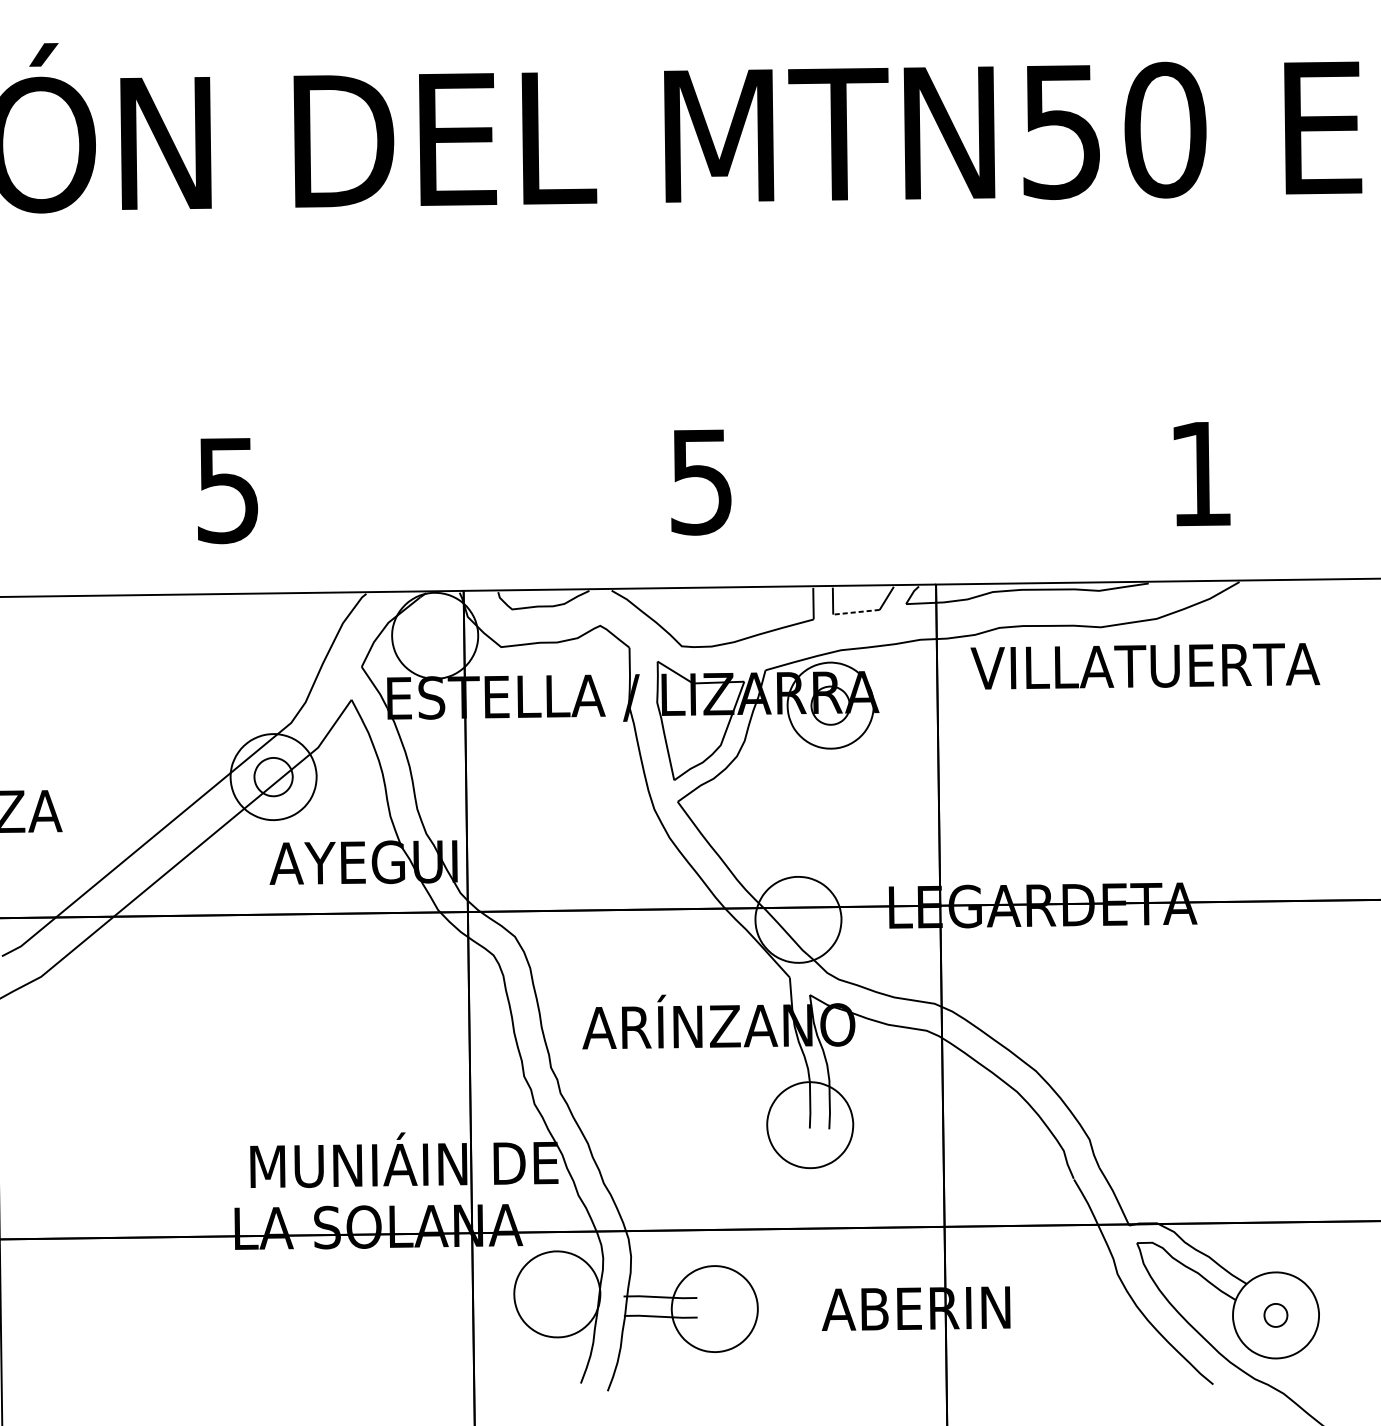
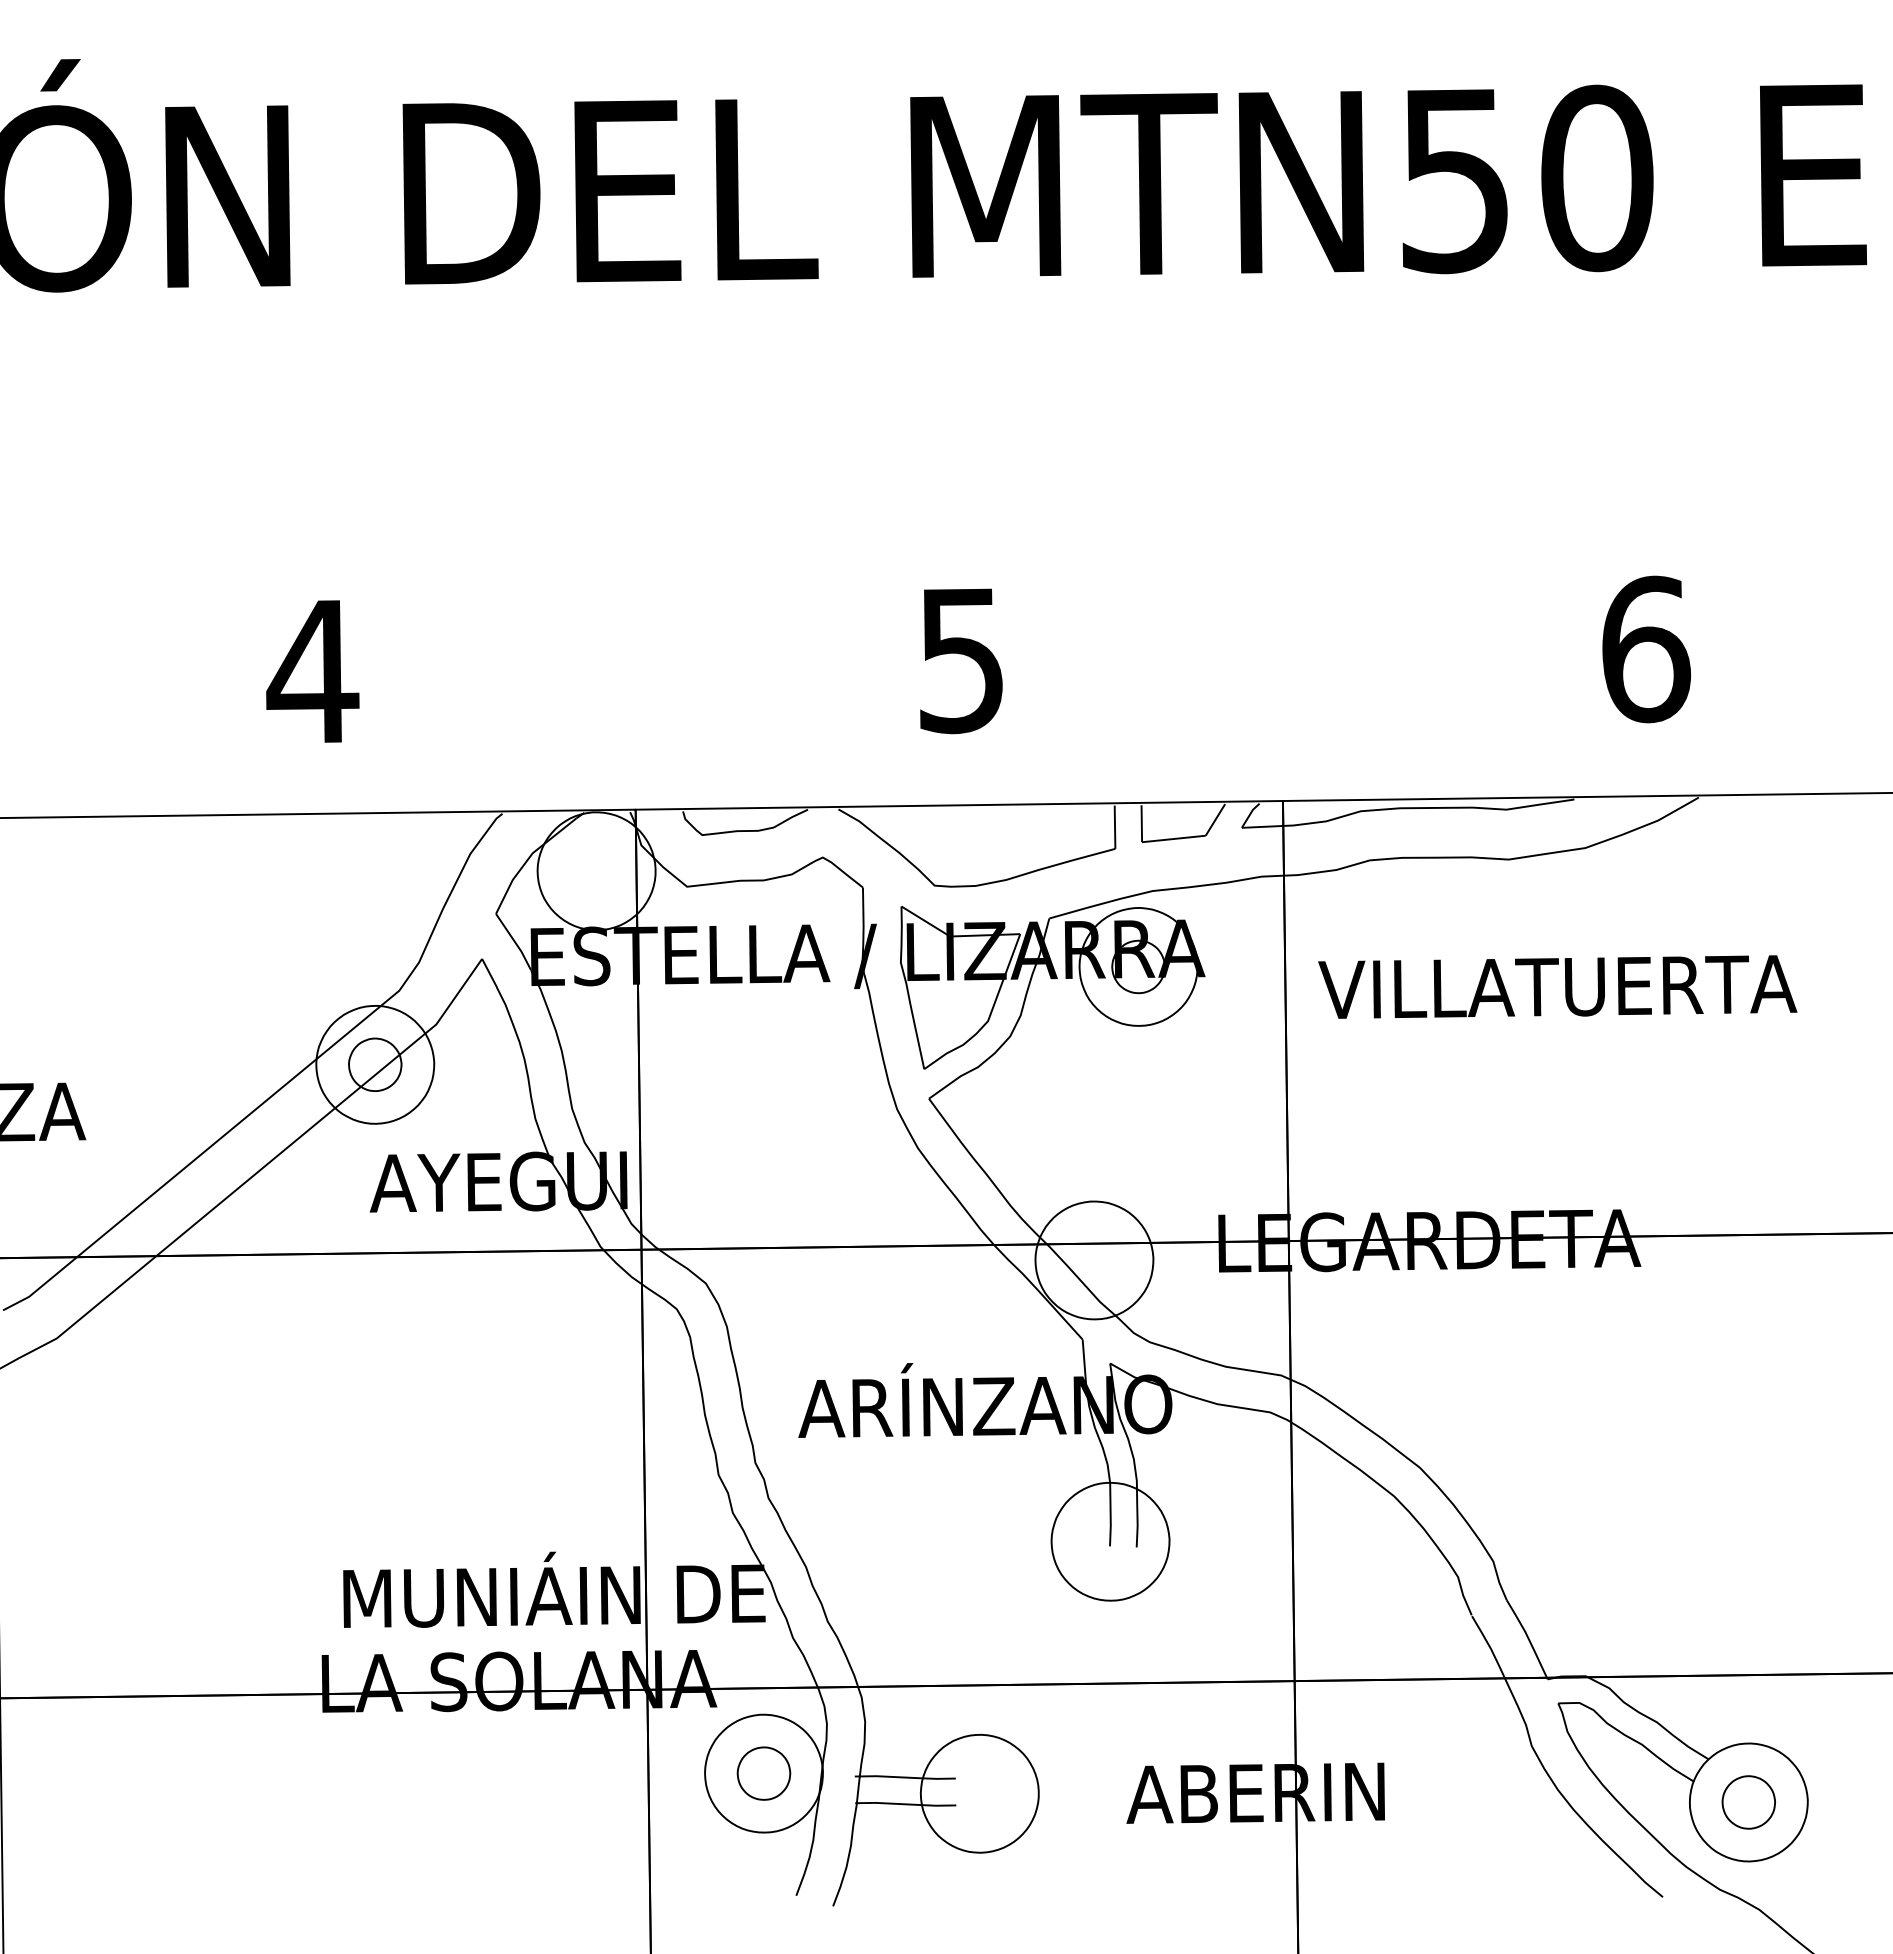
text: (1201, 473) -> (1646, 649), 1 -> 6
text: (227, 490) -> (312, 672), 5 -> 4
line: (856, 611) -> (1173, 838), dashed -> solid
text: (1145, 665) -> (1557, 986), moved
part: (556, 1294) -> (763, 1773), added
part: (1275, 1315) -> (1748, 1802), size x1.67

